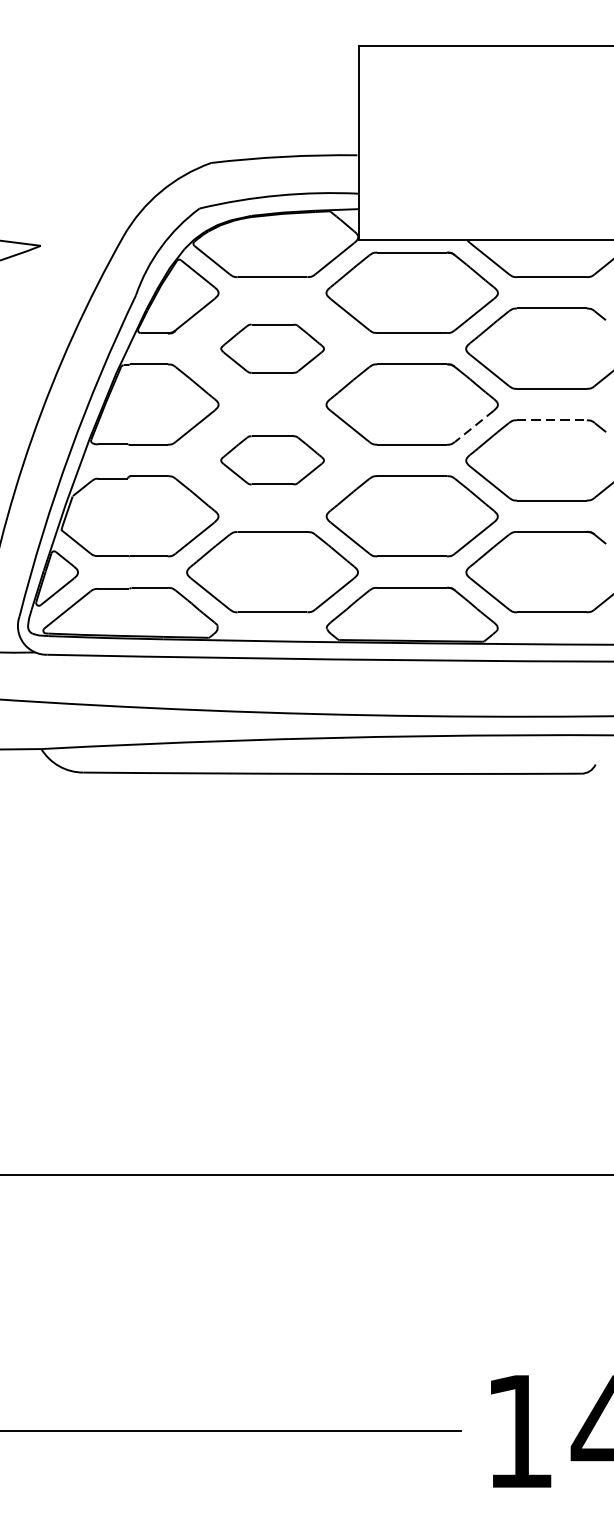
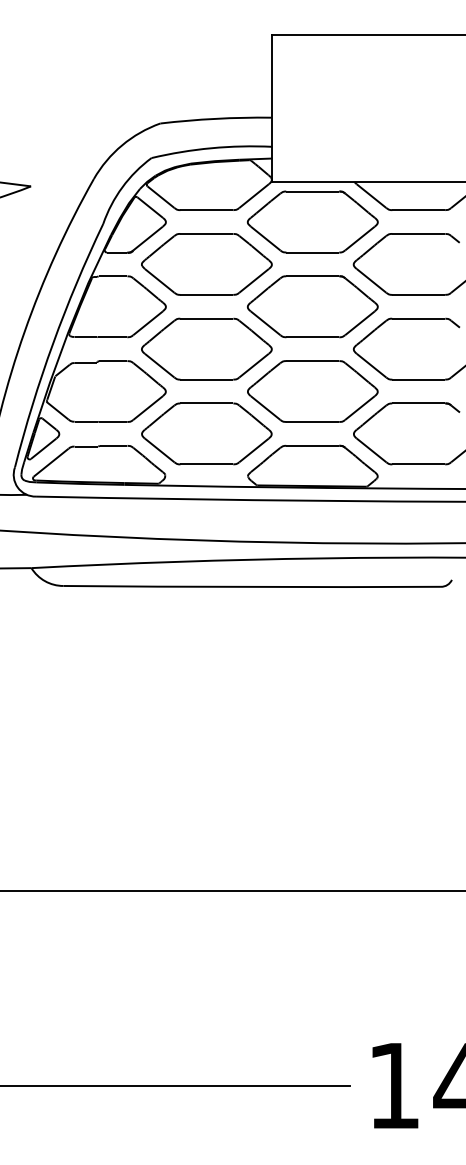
part: (272, 348) -> (206, 264), size x1.67
line: (551, 419) -> (418, 318), dashed -> solid
line: (475, 426) -> (360, 323), dashed -> solid
part: (272, 459) -> (206, 348), size x1.67

